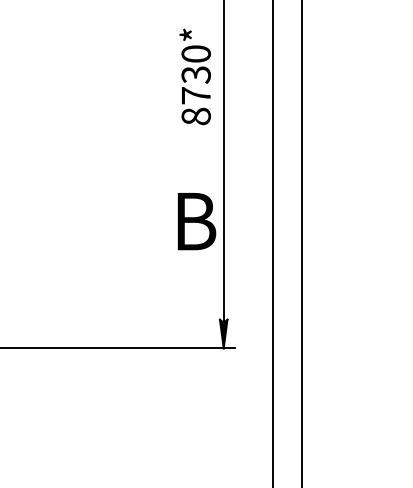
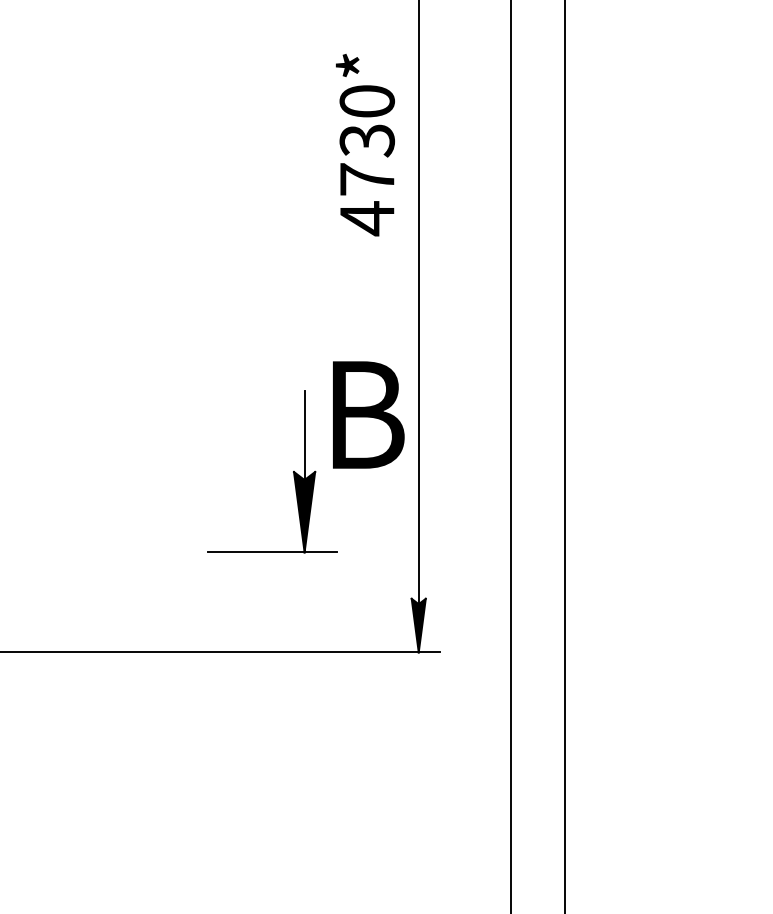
text: (195, 116) -> (365, 218), 8730* -> 4730*
part: (156, 251) -> (292, 471), added

